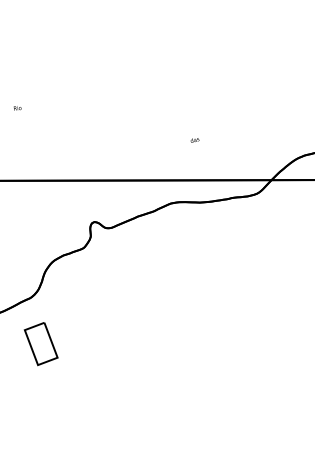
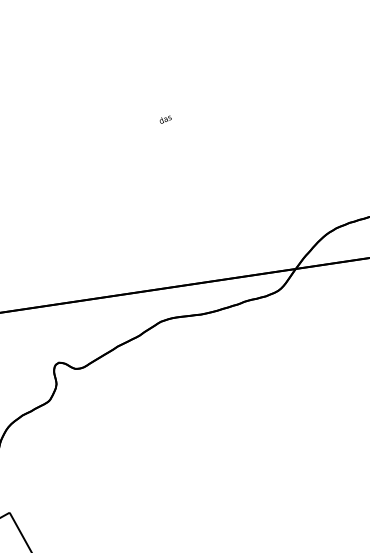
text: (194, 140) -> (164, 119), moved

